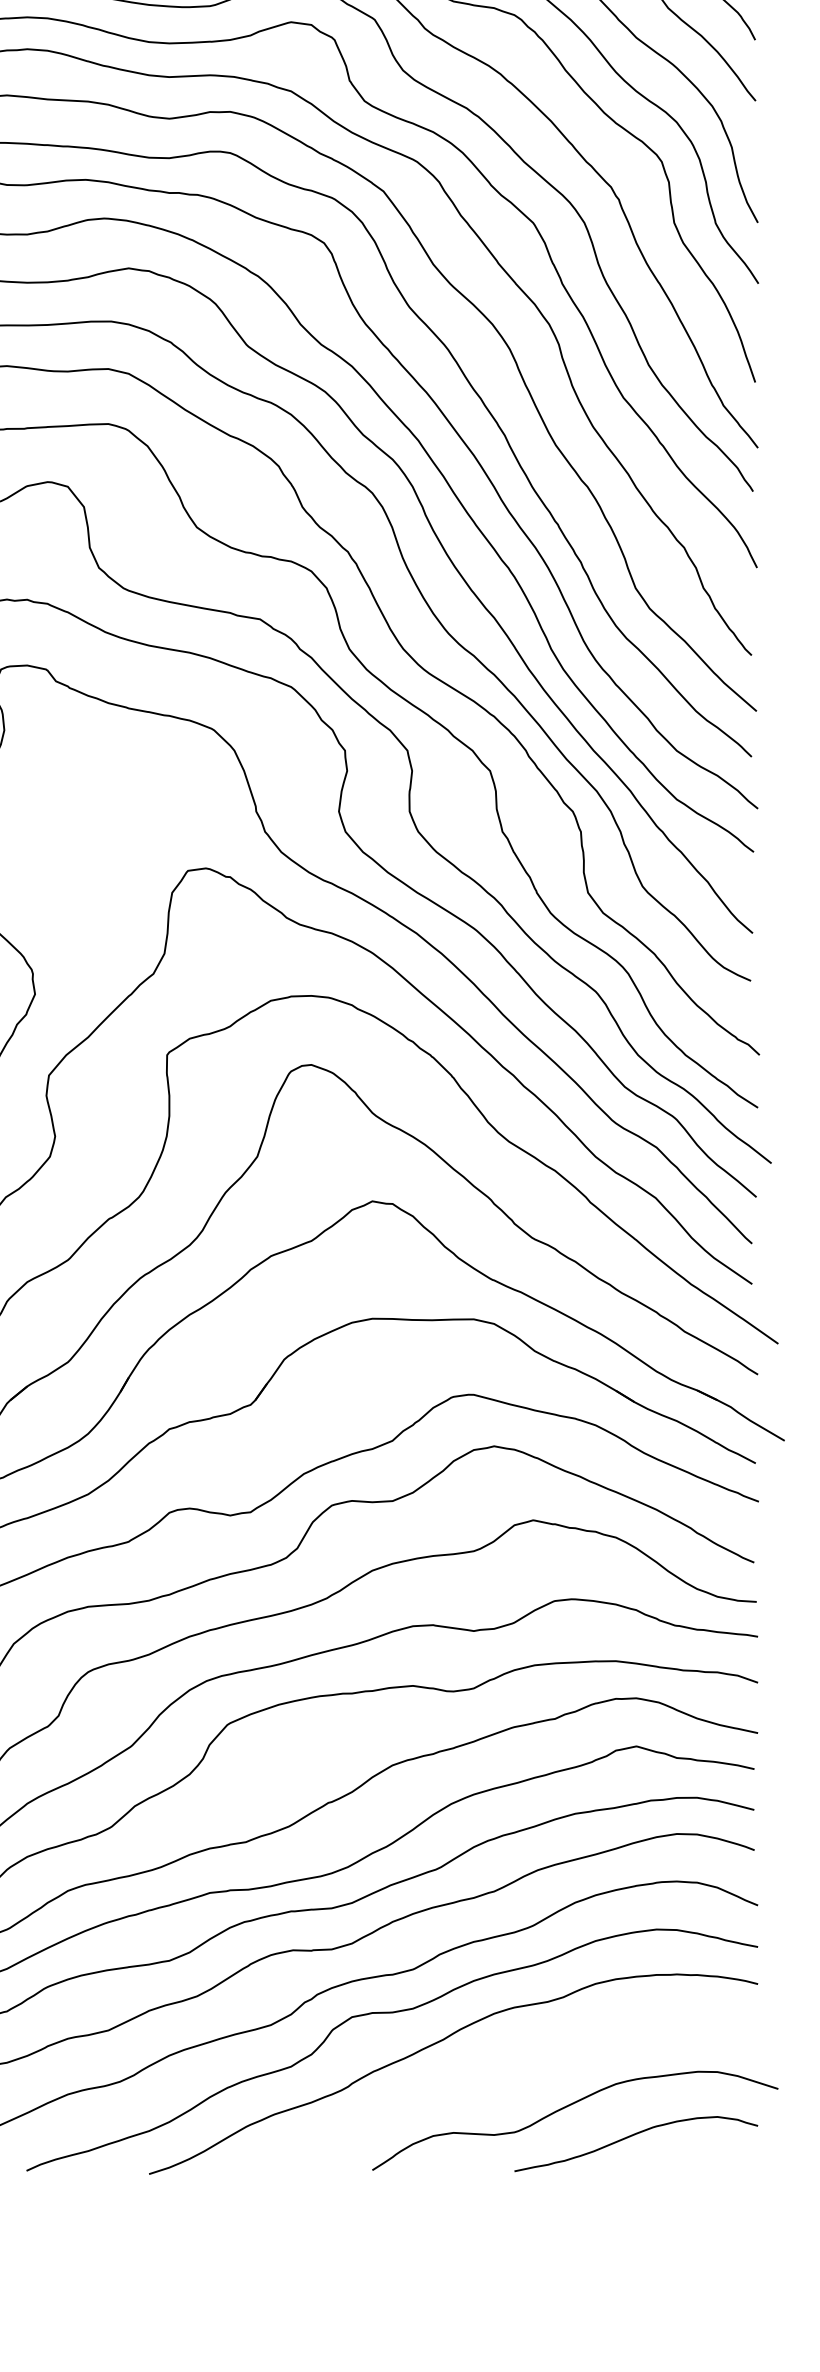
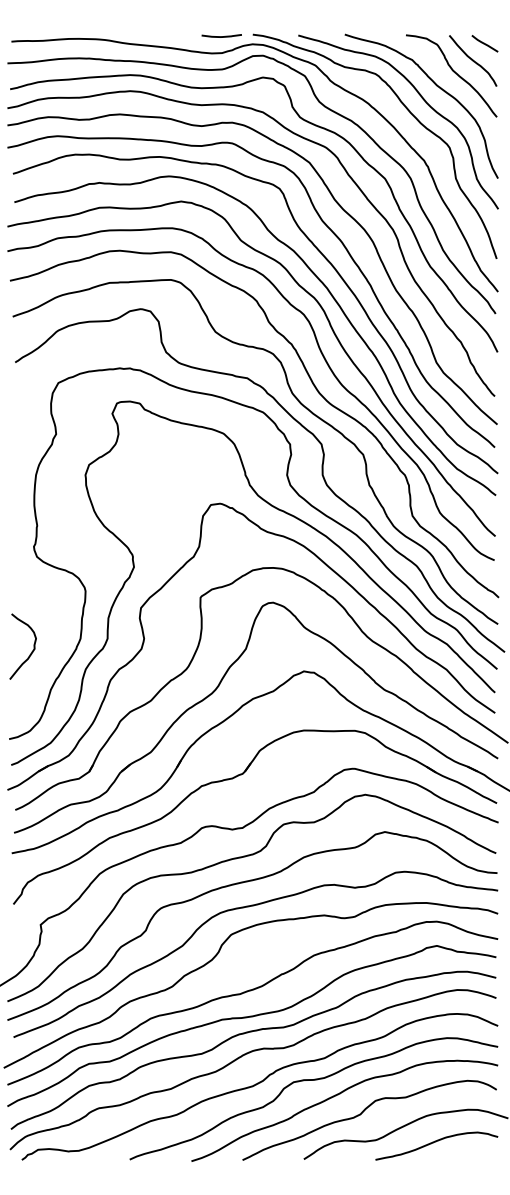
curve: (490, 2077) -> (363, 1112), added

